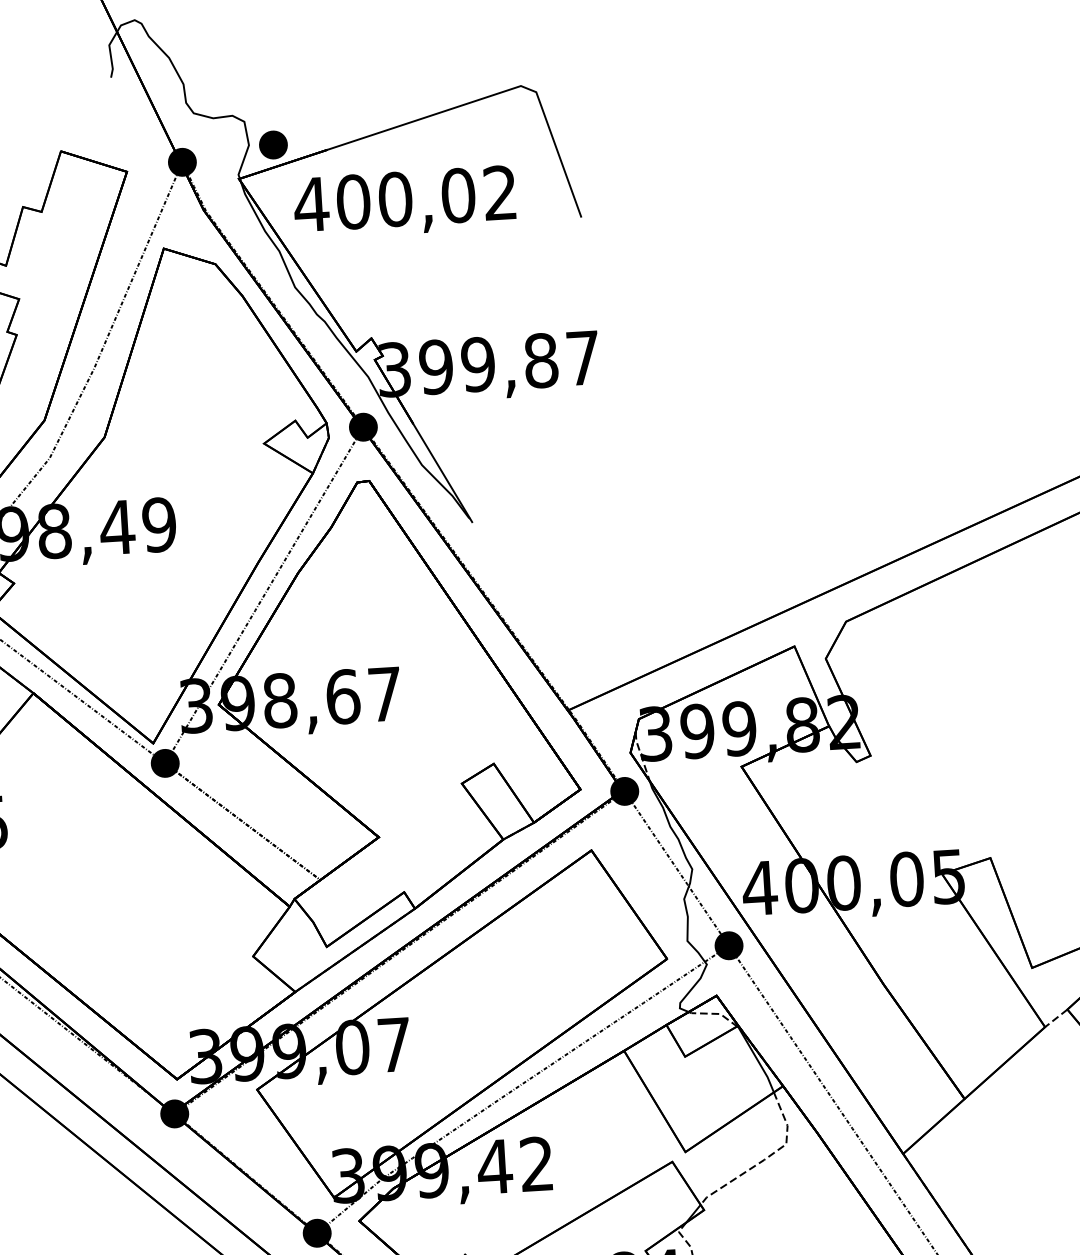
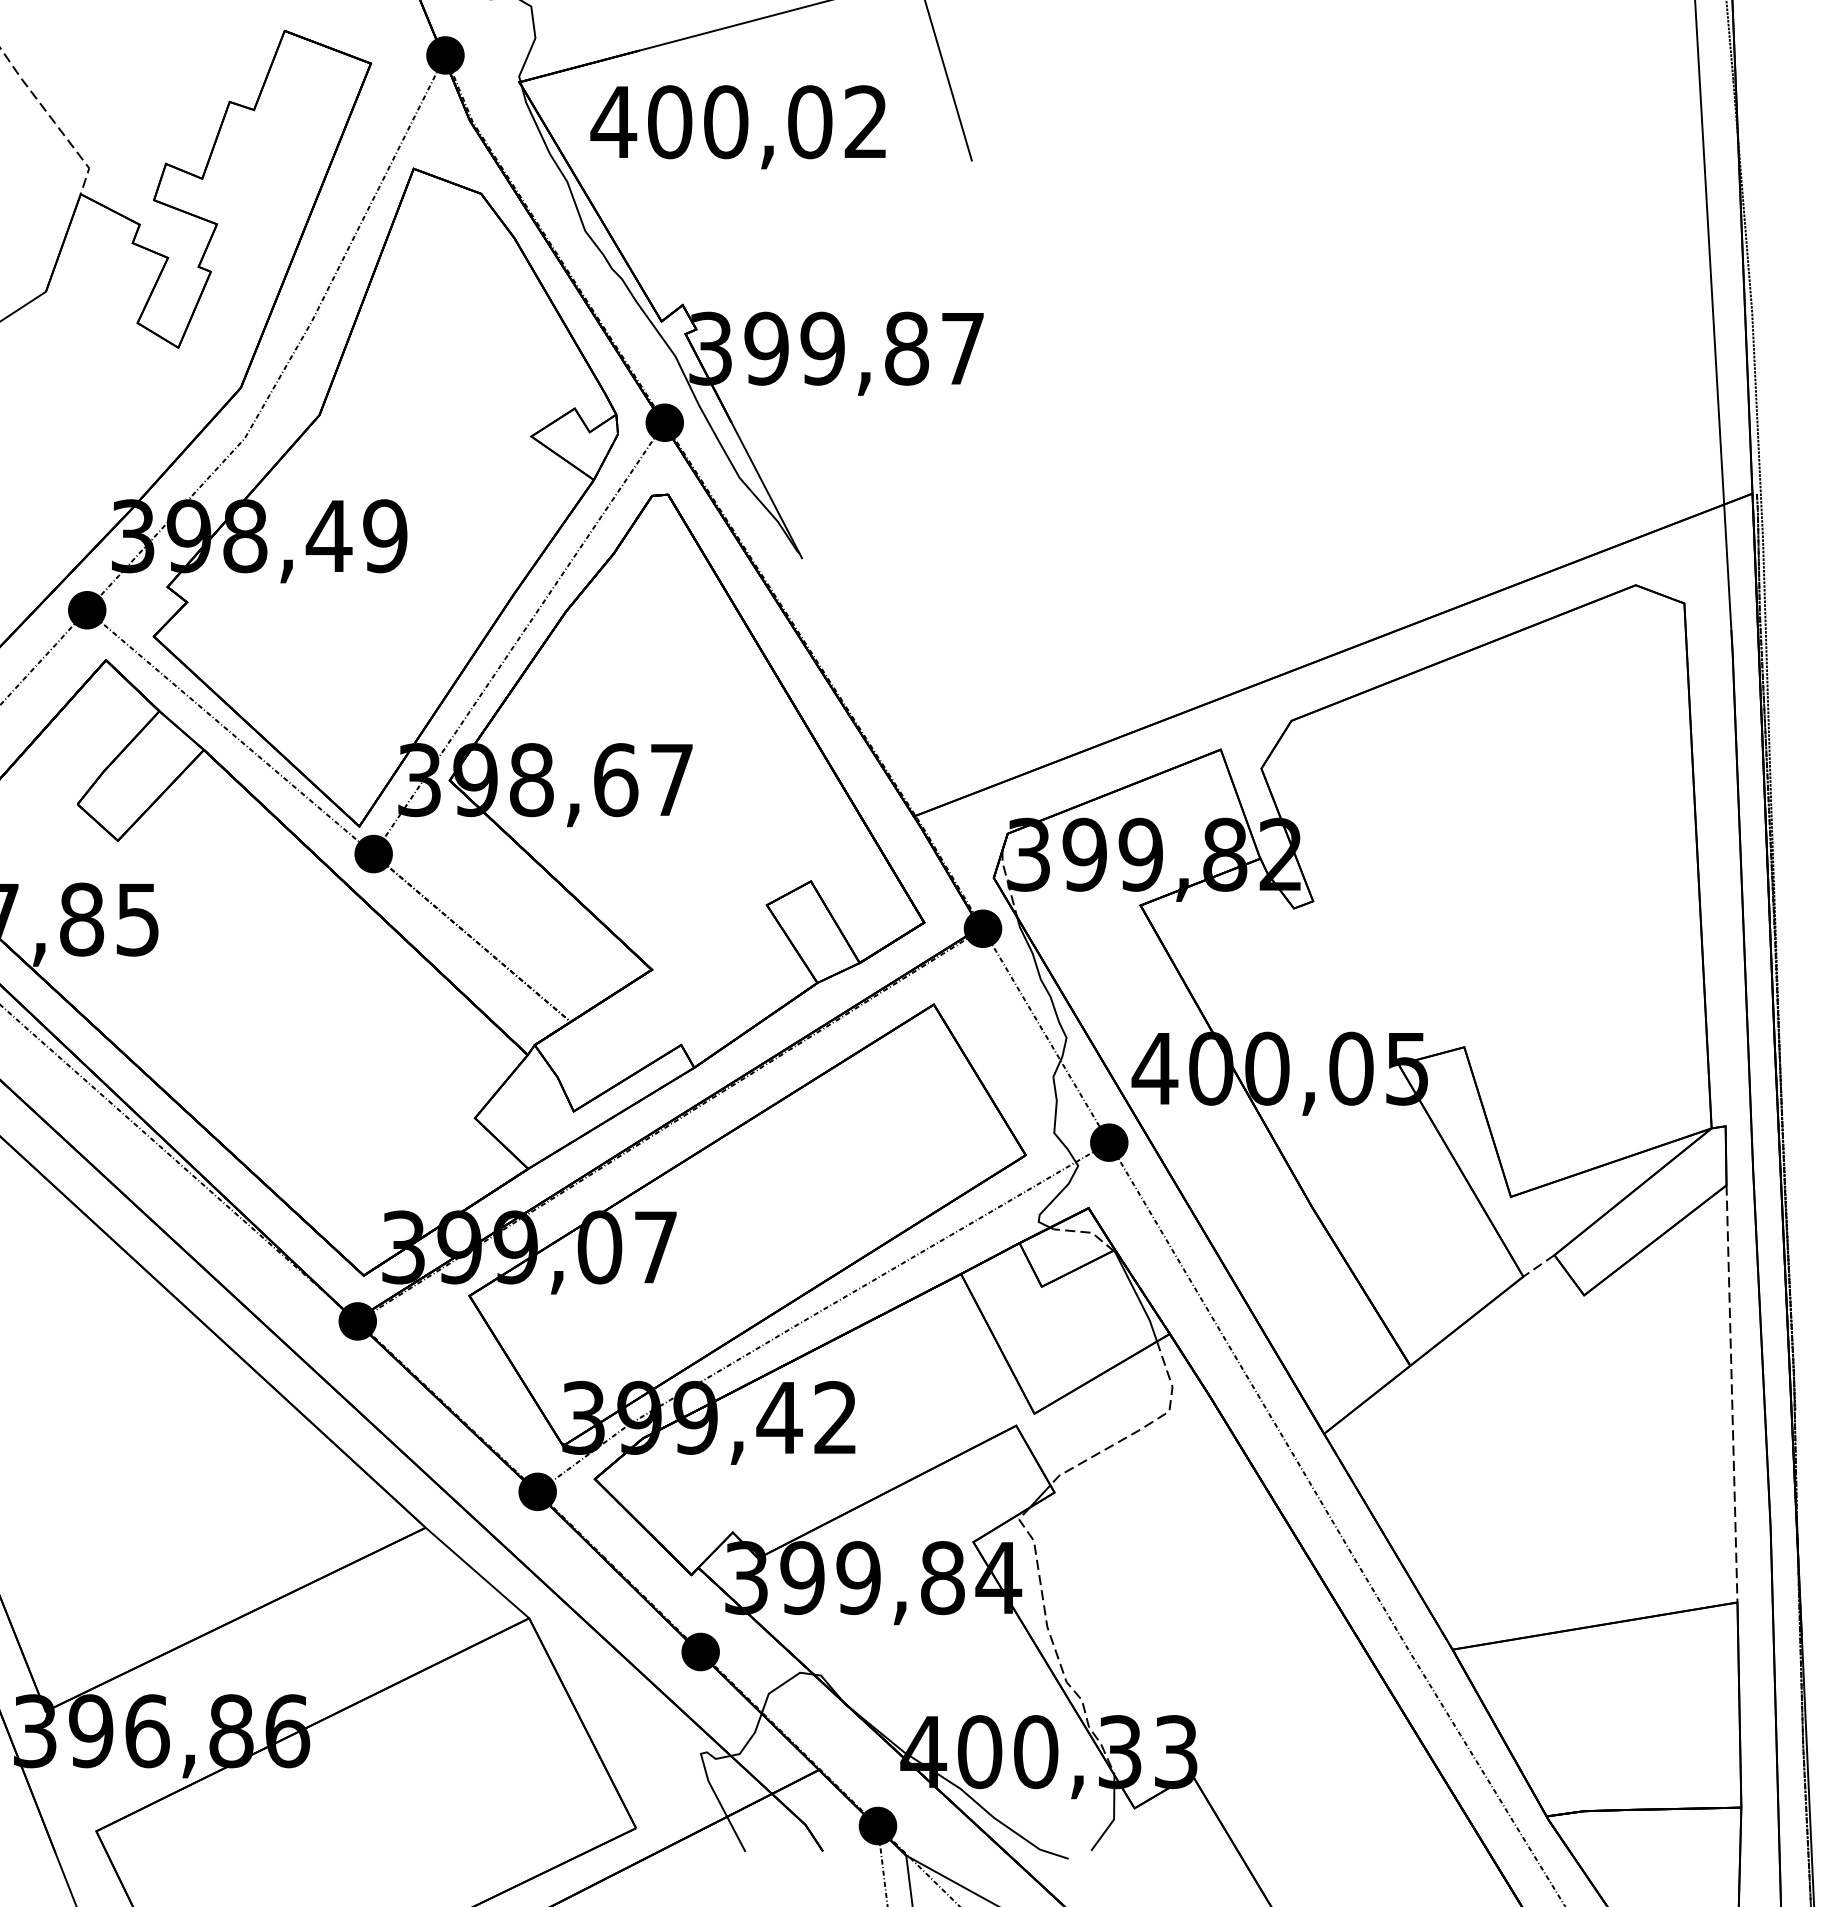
part: (273, 144) -> (567, 39), removed

